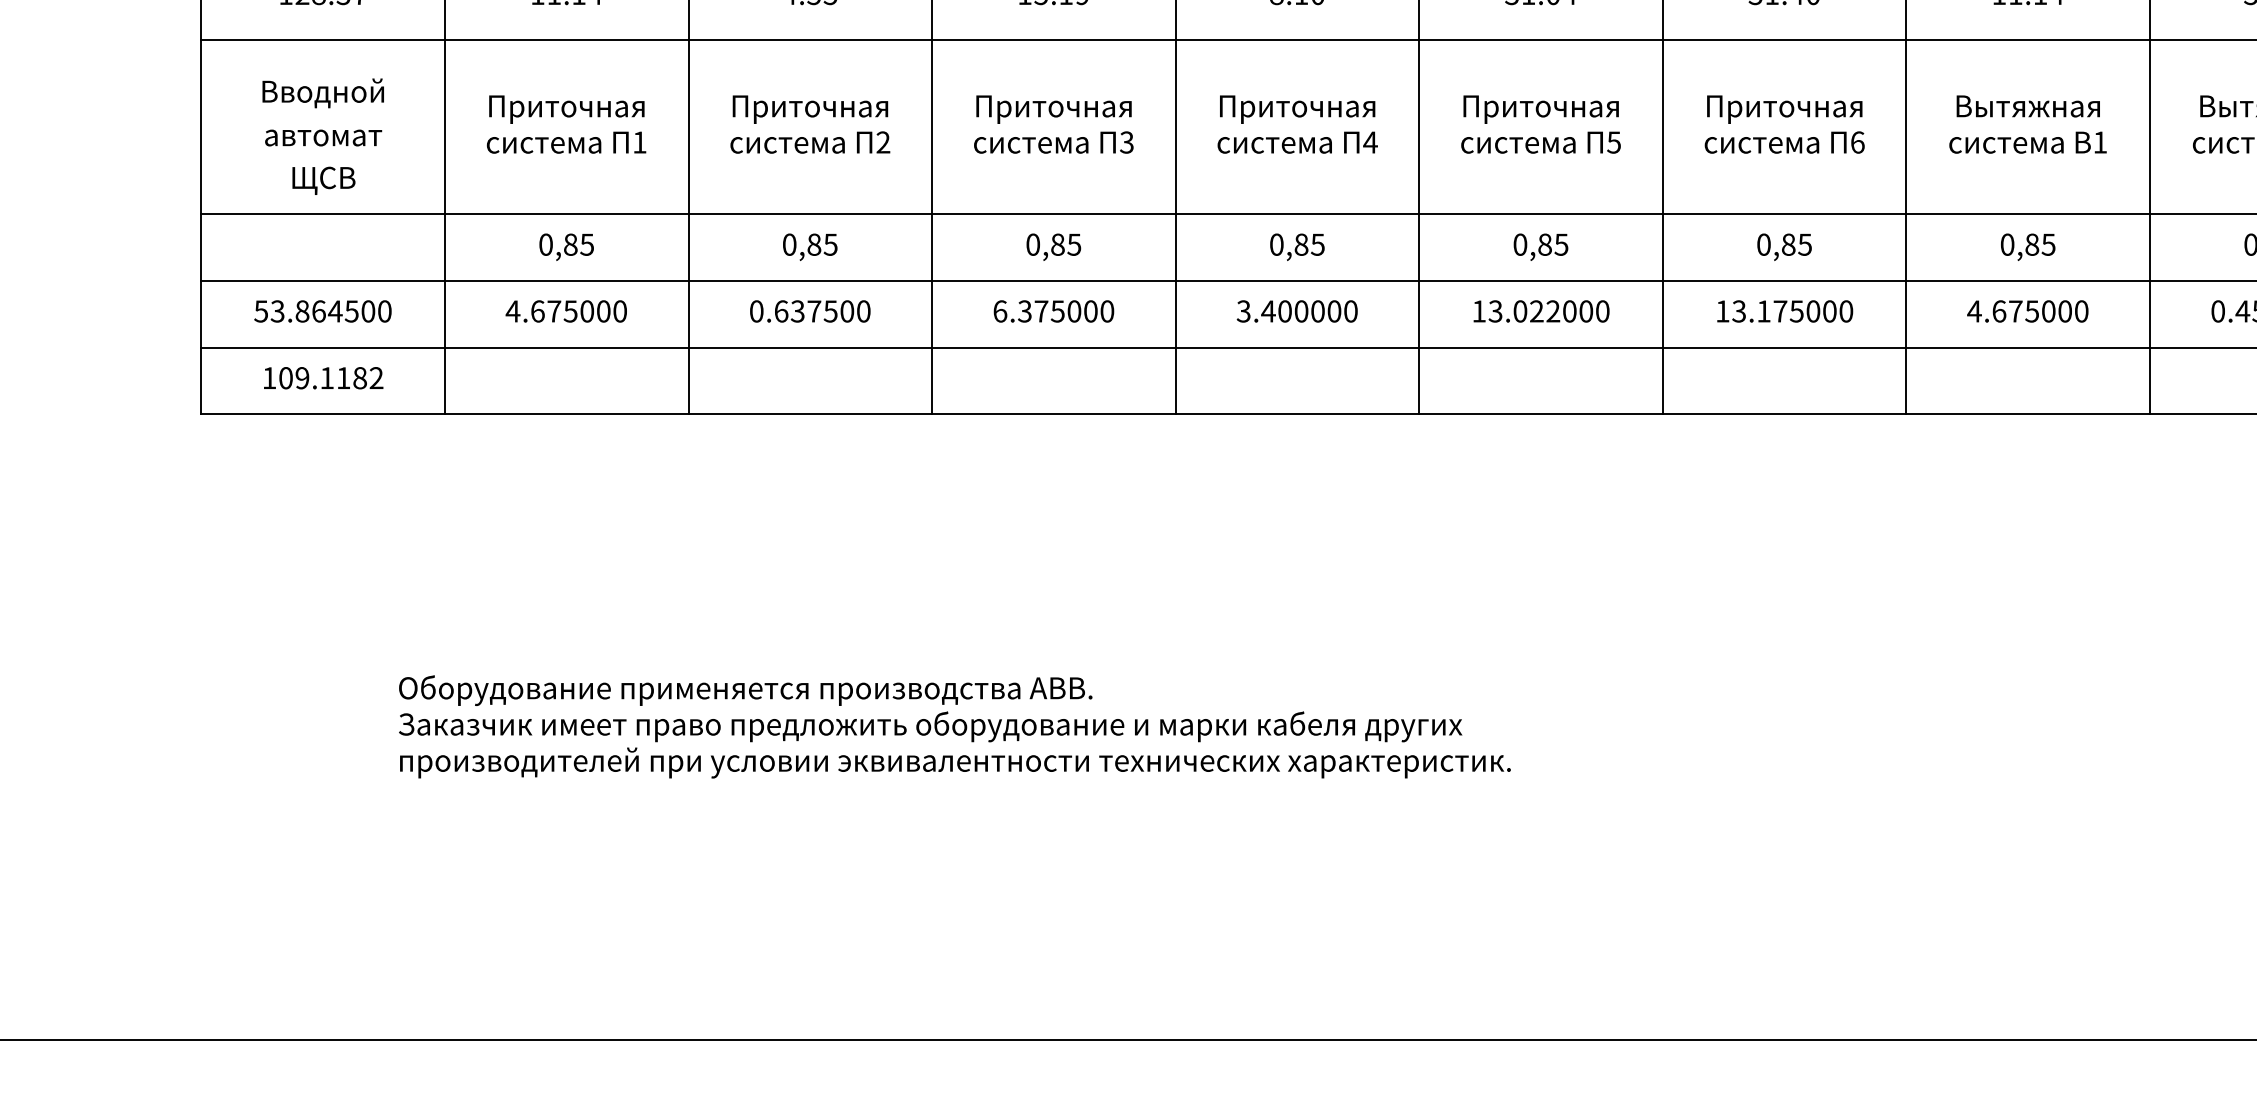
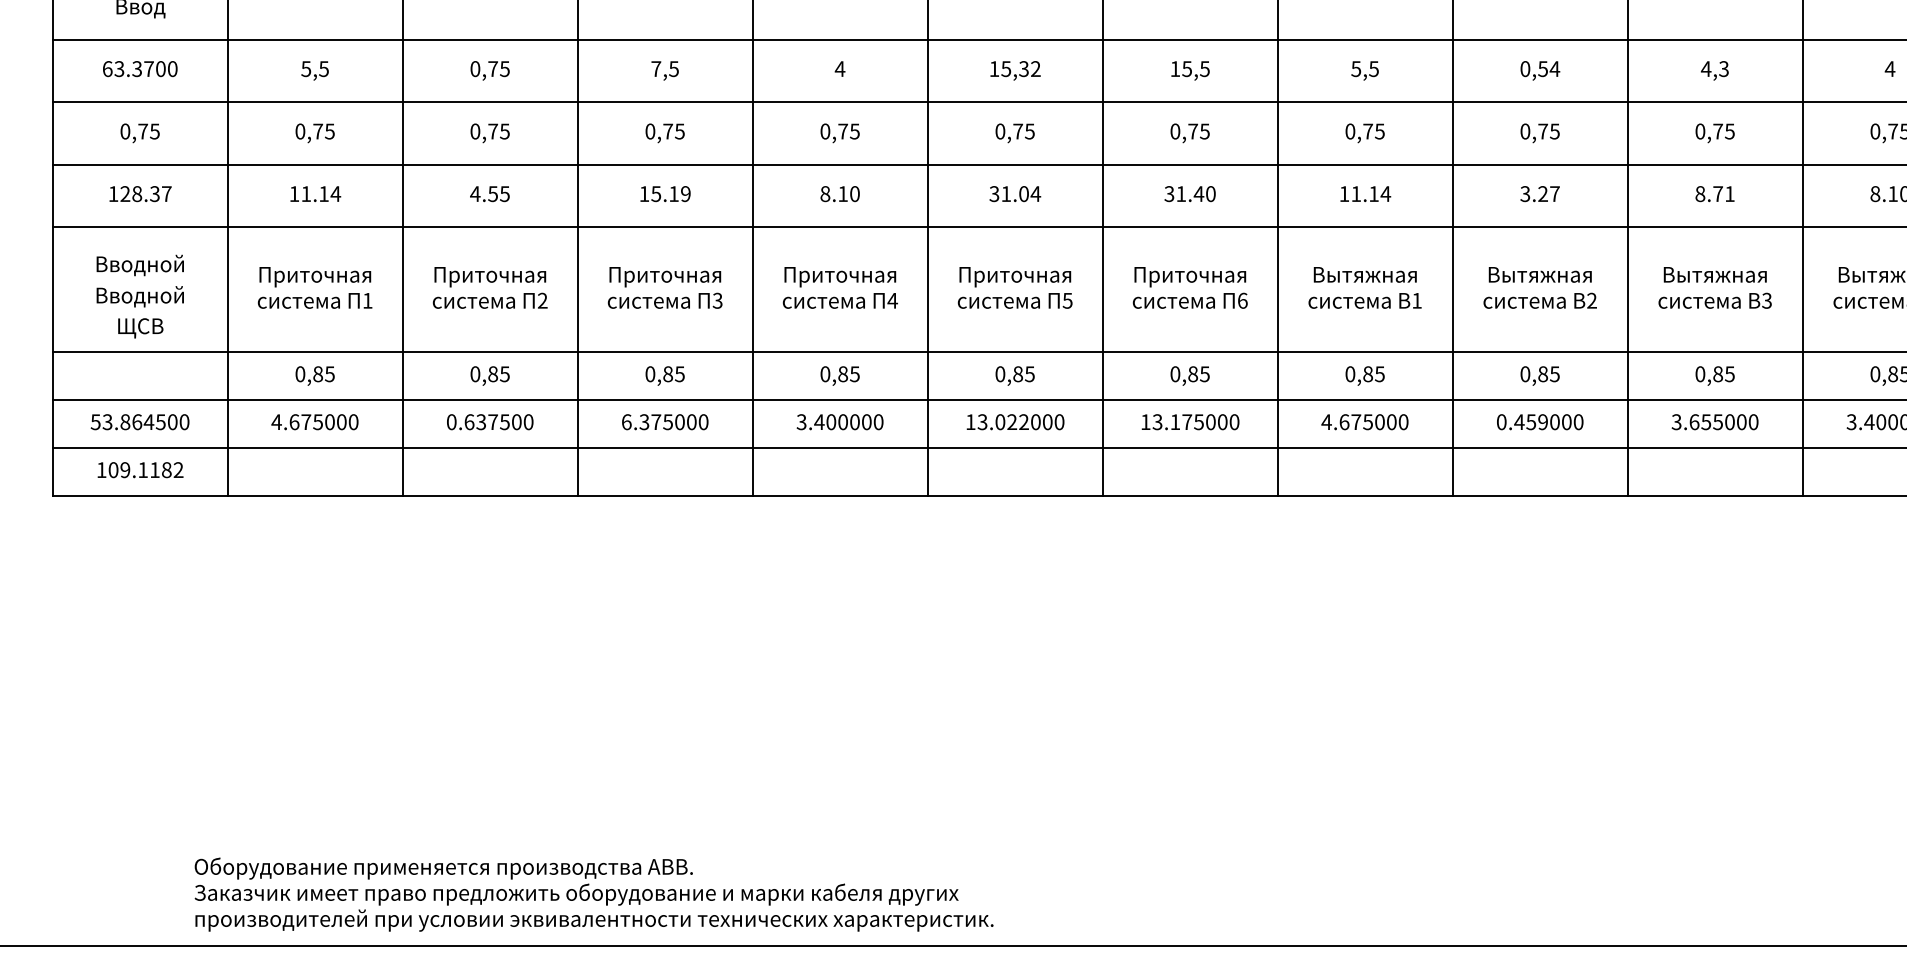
text: (322, 136) -> (139, 296), автомат -> Вводной
text: (954, 726) -> (593, 894), moved

